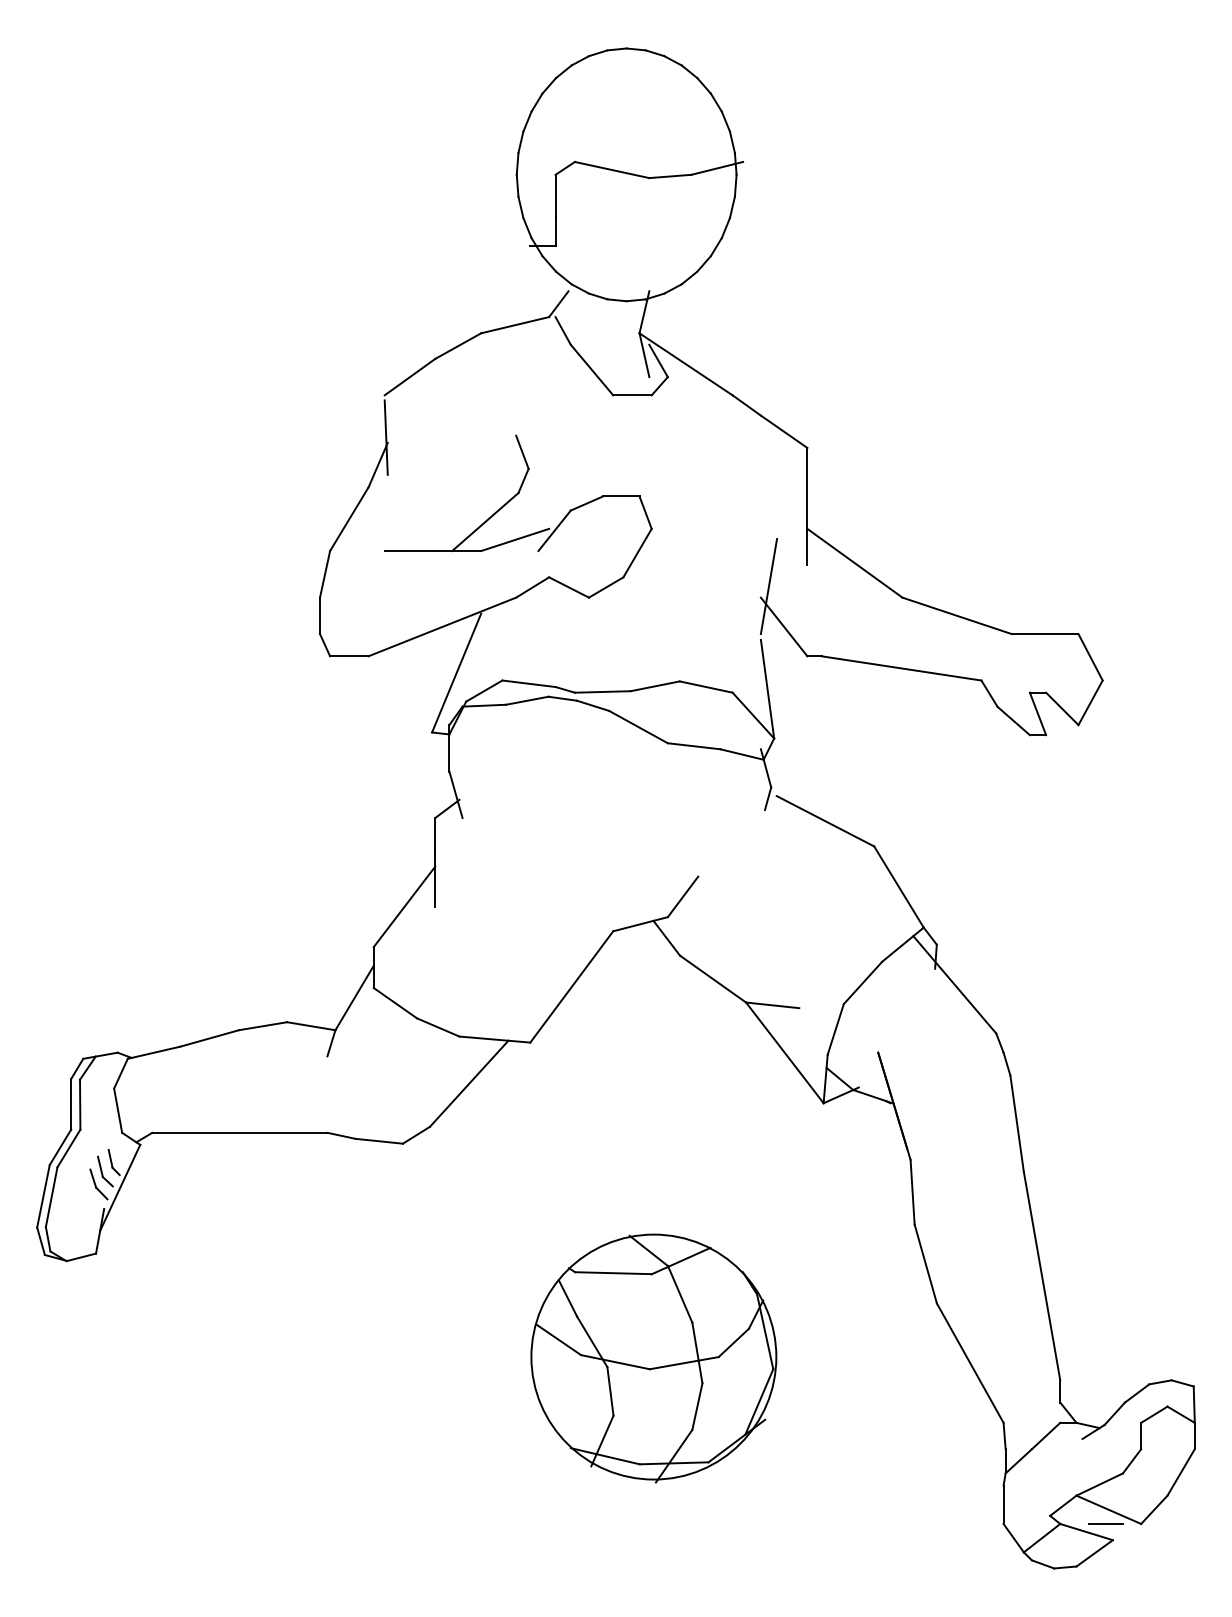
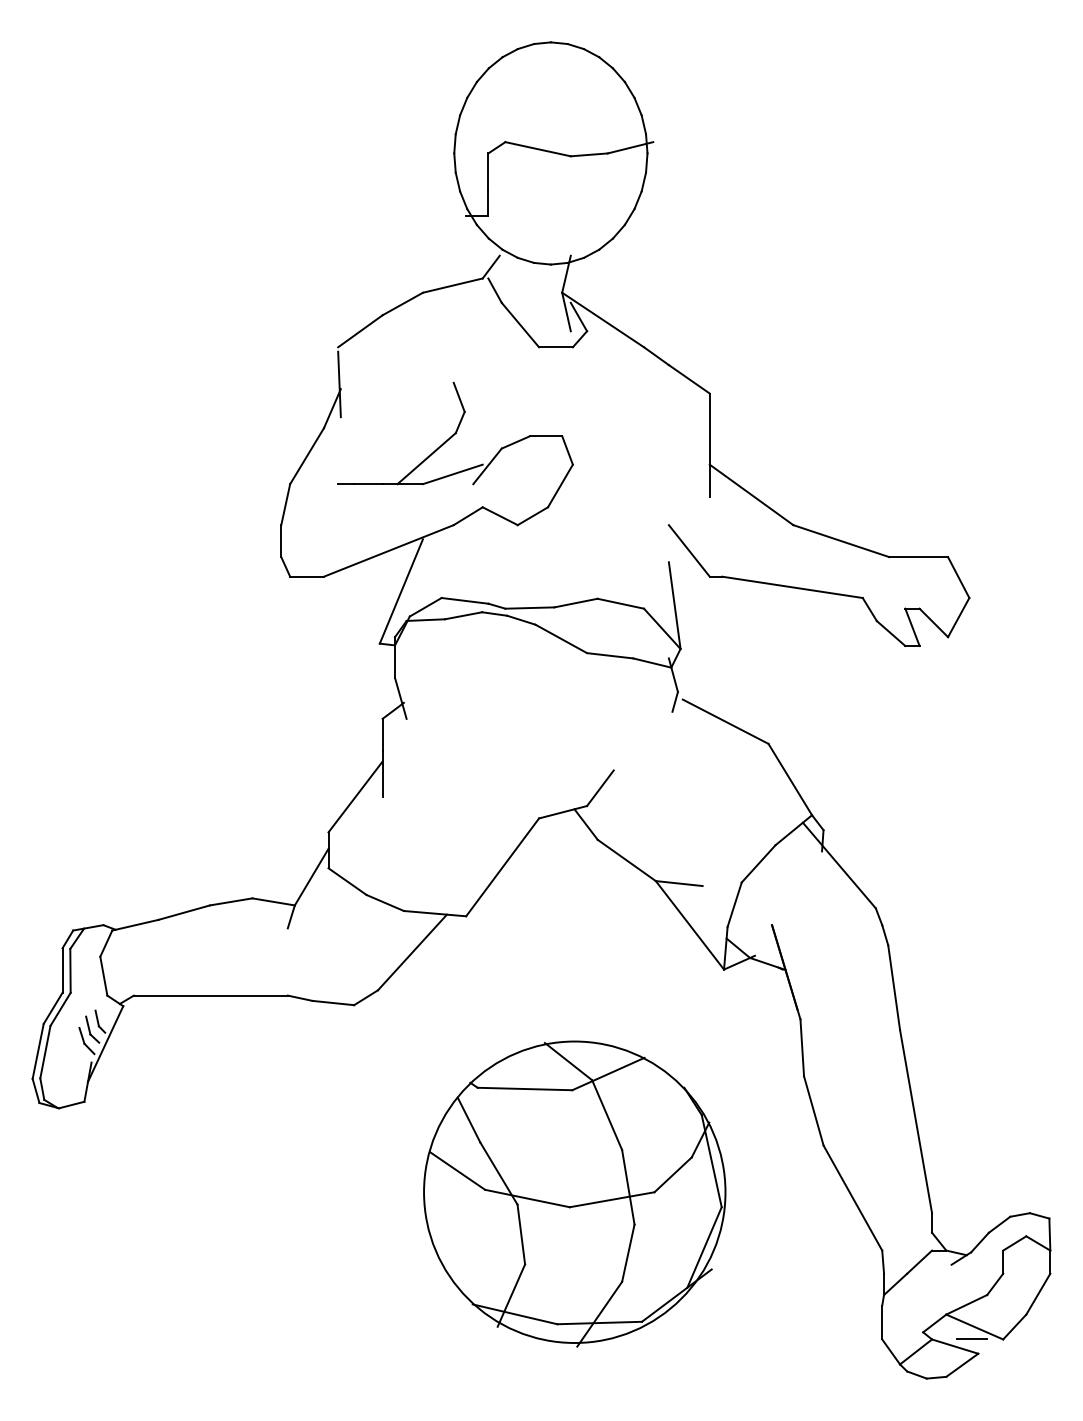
line: (768, 586) -> (675, 515), removed
part: (653, 1358) -> (574, 1194), size x1.4

